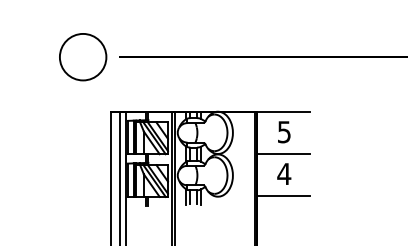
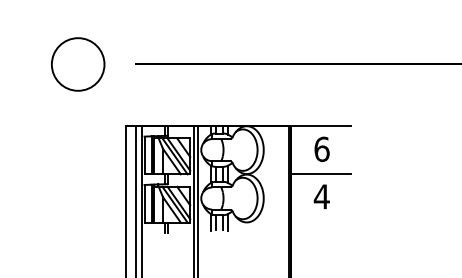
circle: (83, 57) -> (78, 64), moved
text: (283, 132) -> (321, 149), 5 -> 6
line: (283, 196) -> (320, 222), removed

